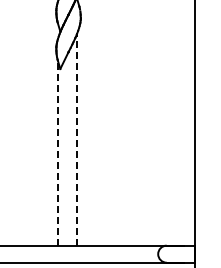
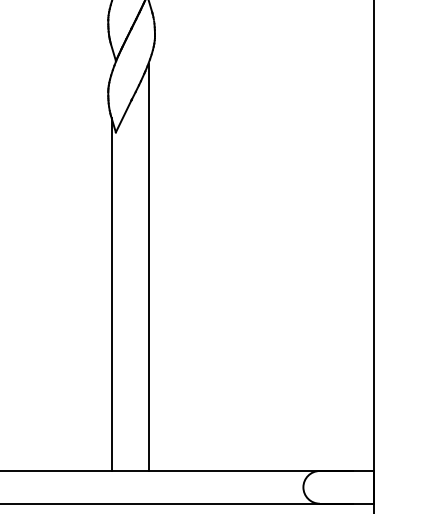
line: (77, 139) -> (148, 267), dashed -> solid
line: (58, 153) -> (112, 294), dashed -> solid

